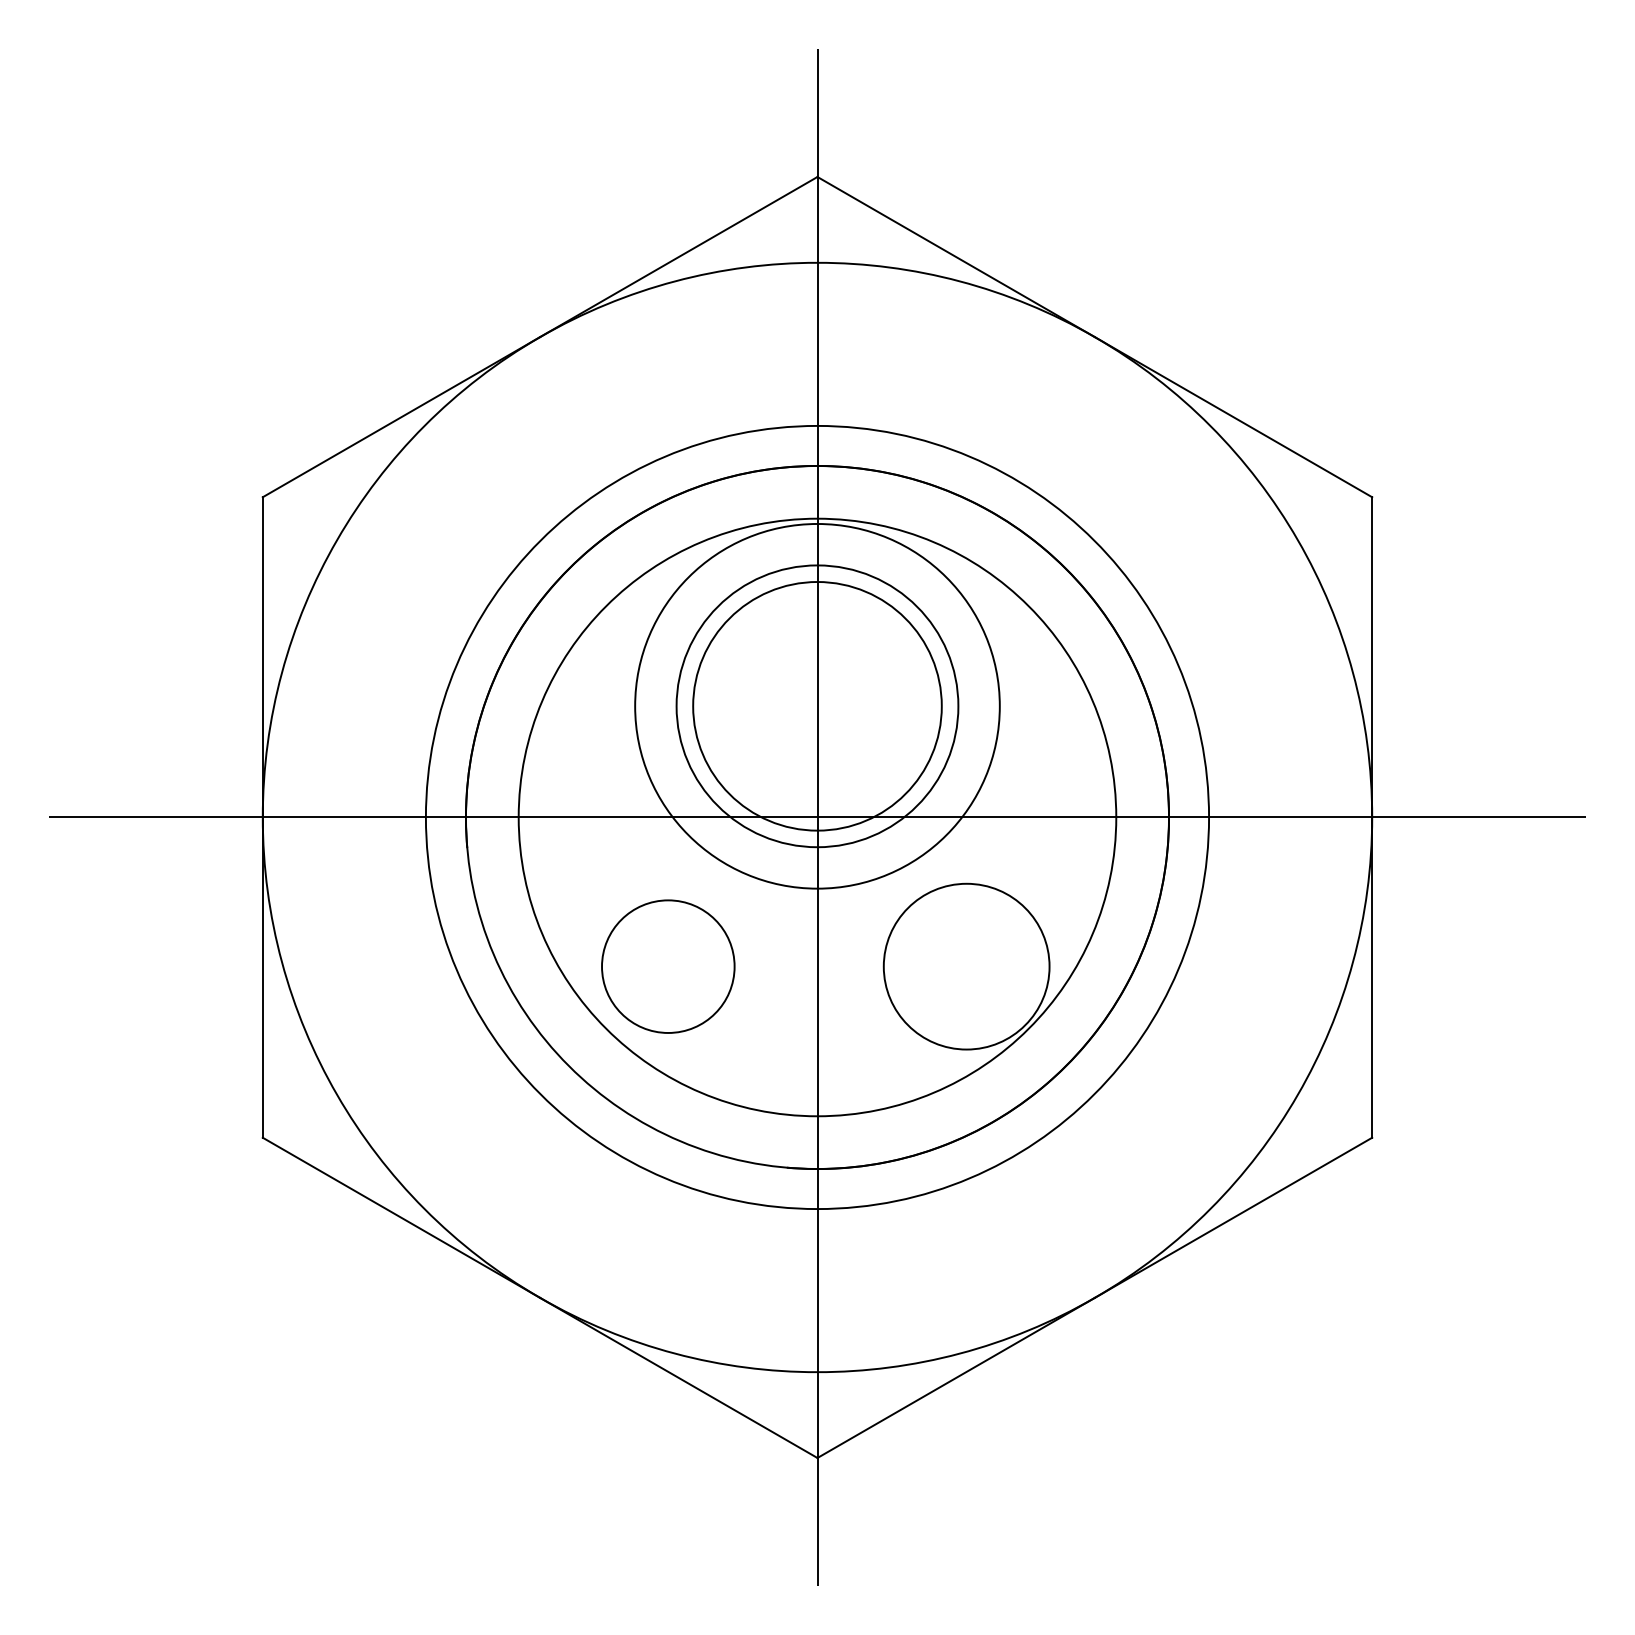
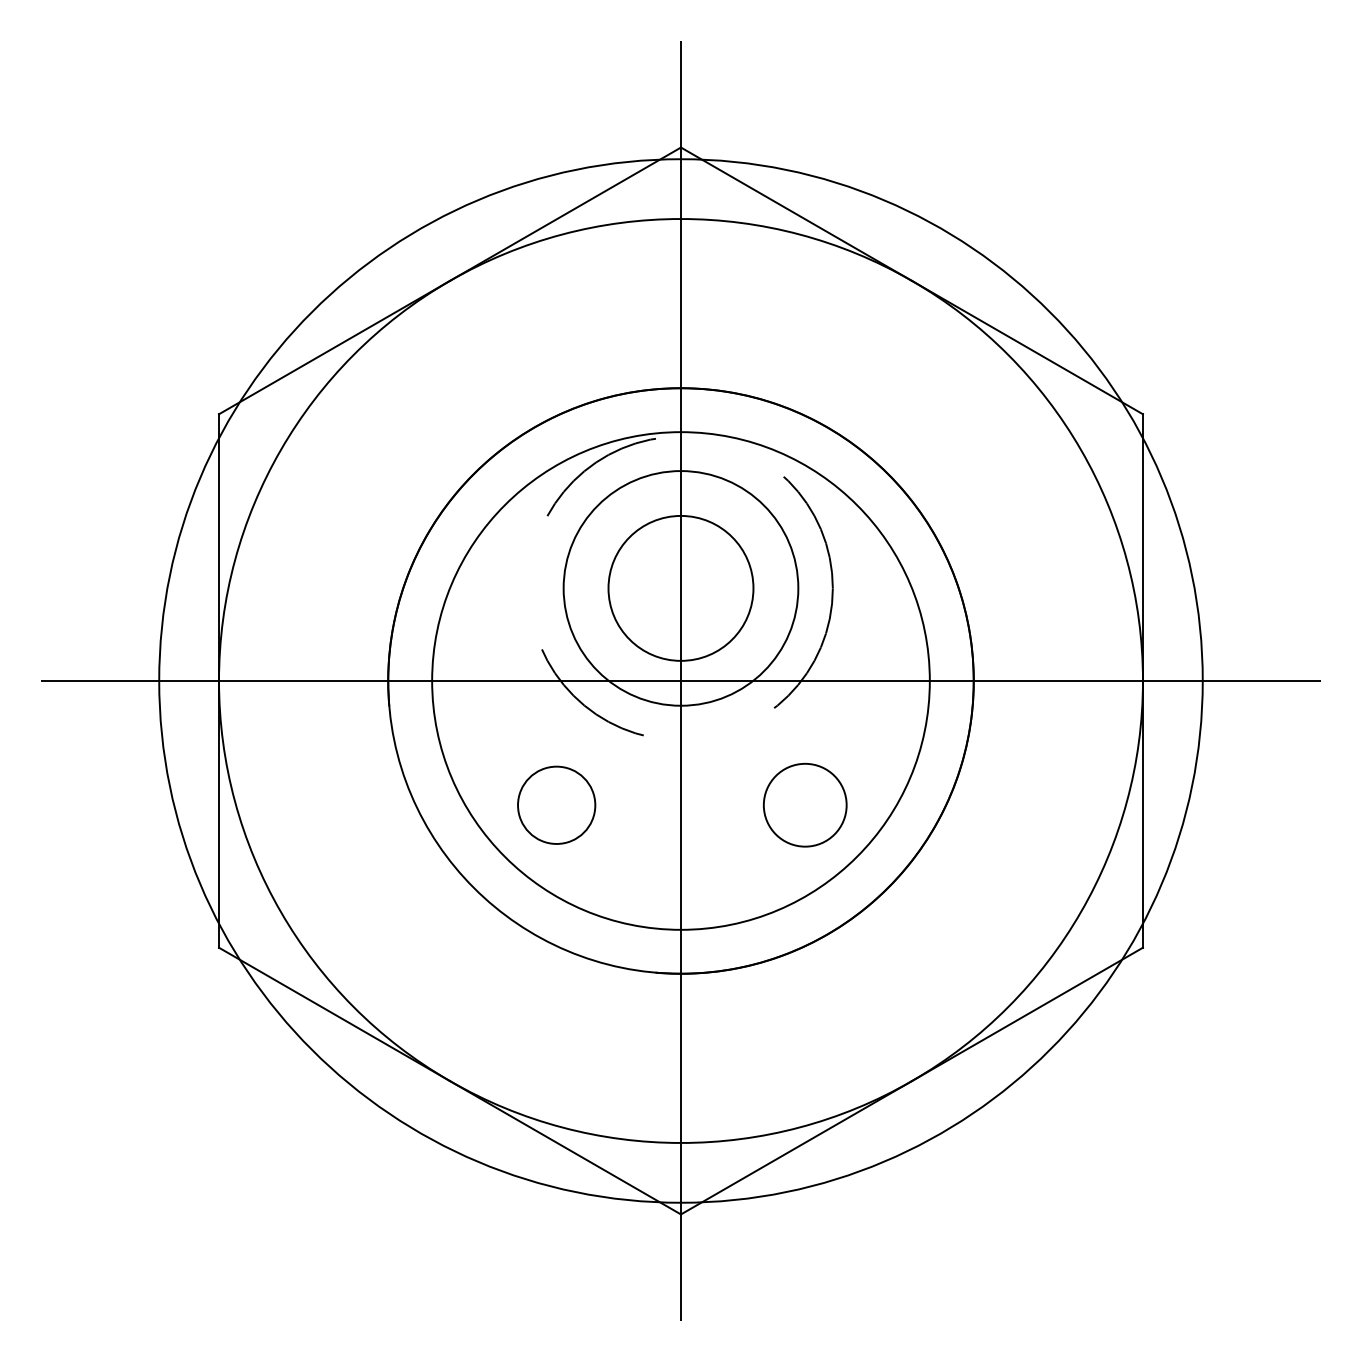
circle: (816, 705) -> (680, 587), size x0.7
circle: (816, 706) -> (680, 588), solid -> dashed
circle: (816, 816) -> (680, 680), size x1.6
circle: (668, 966) -> (556, 805), size x0.7
circle: (966, 966) -> (805, 805), size x0.6

